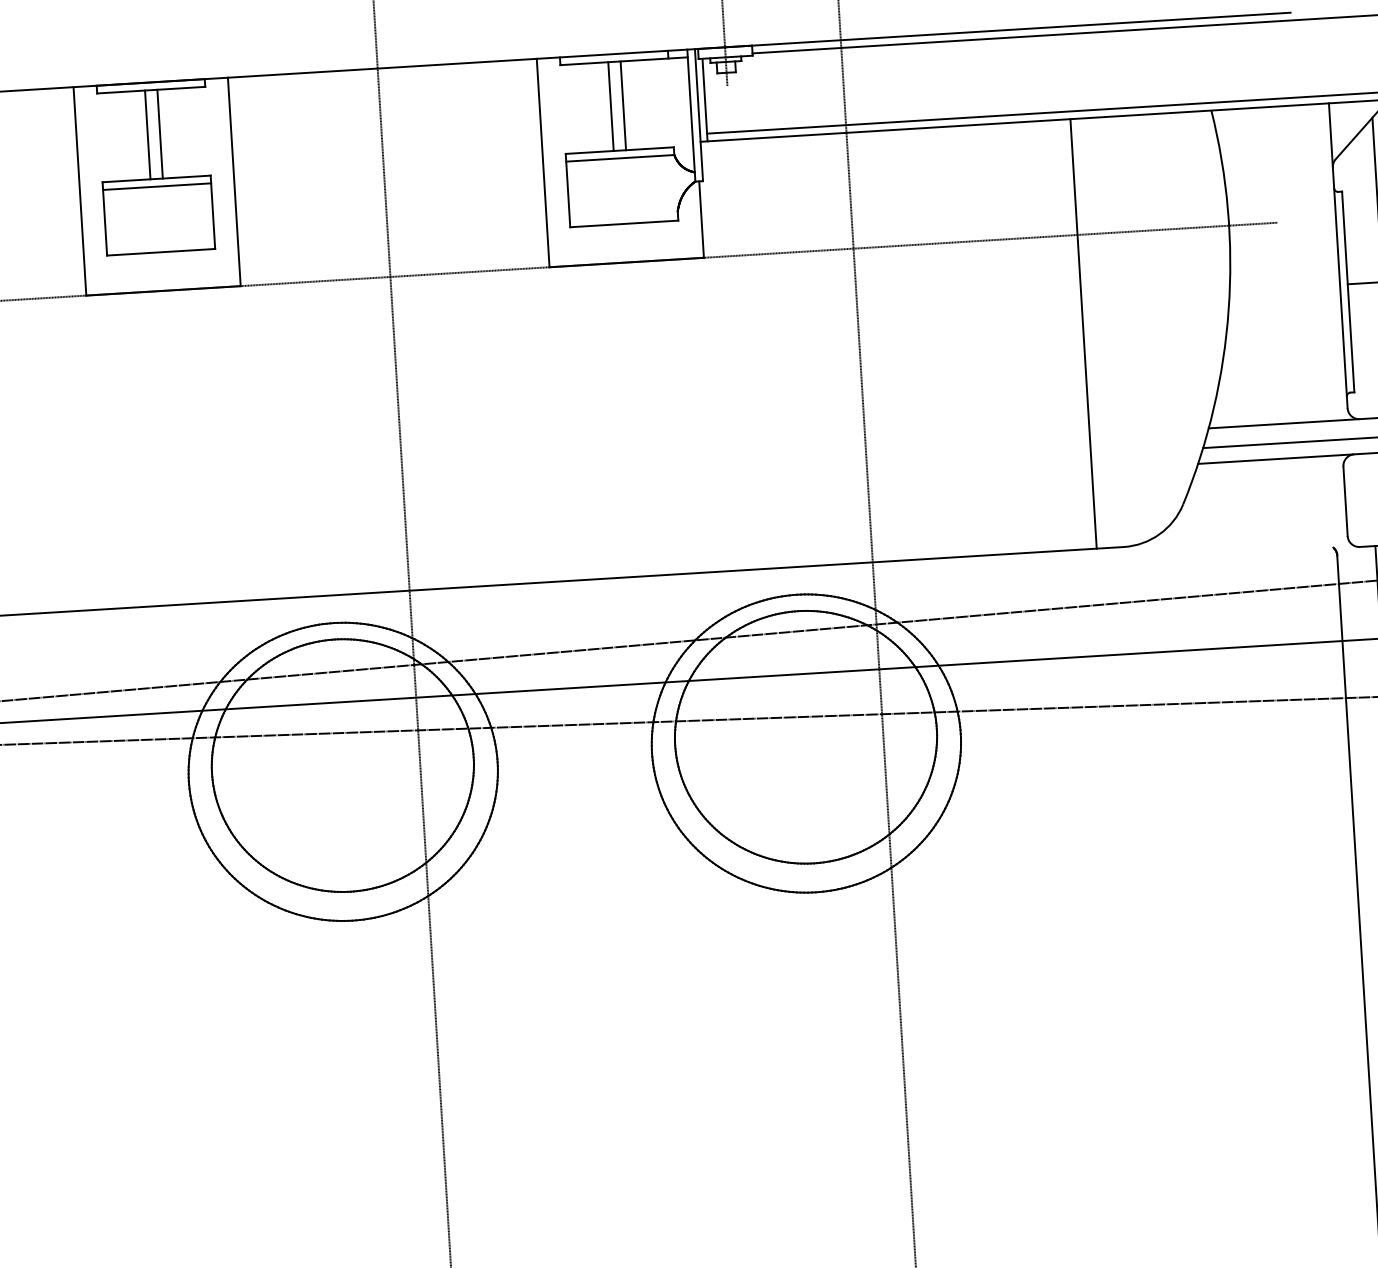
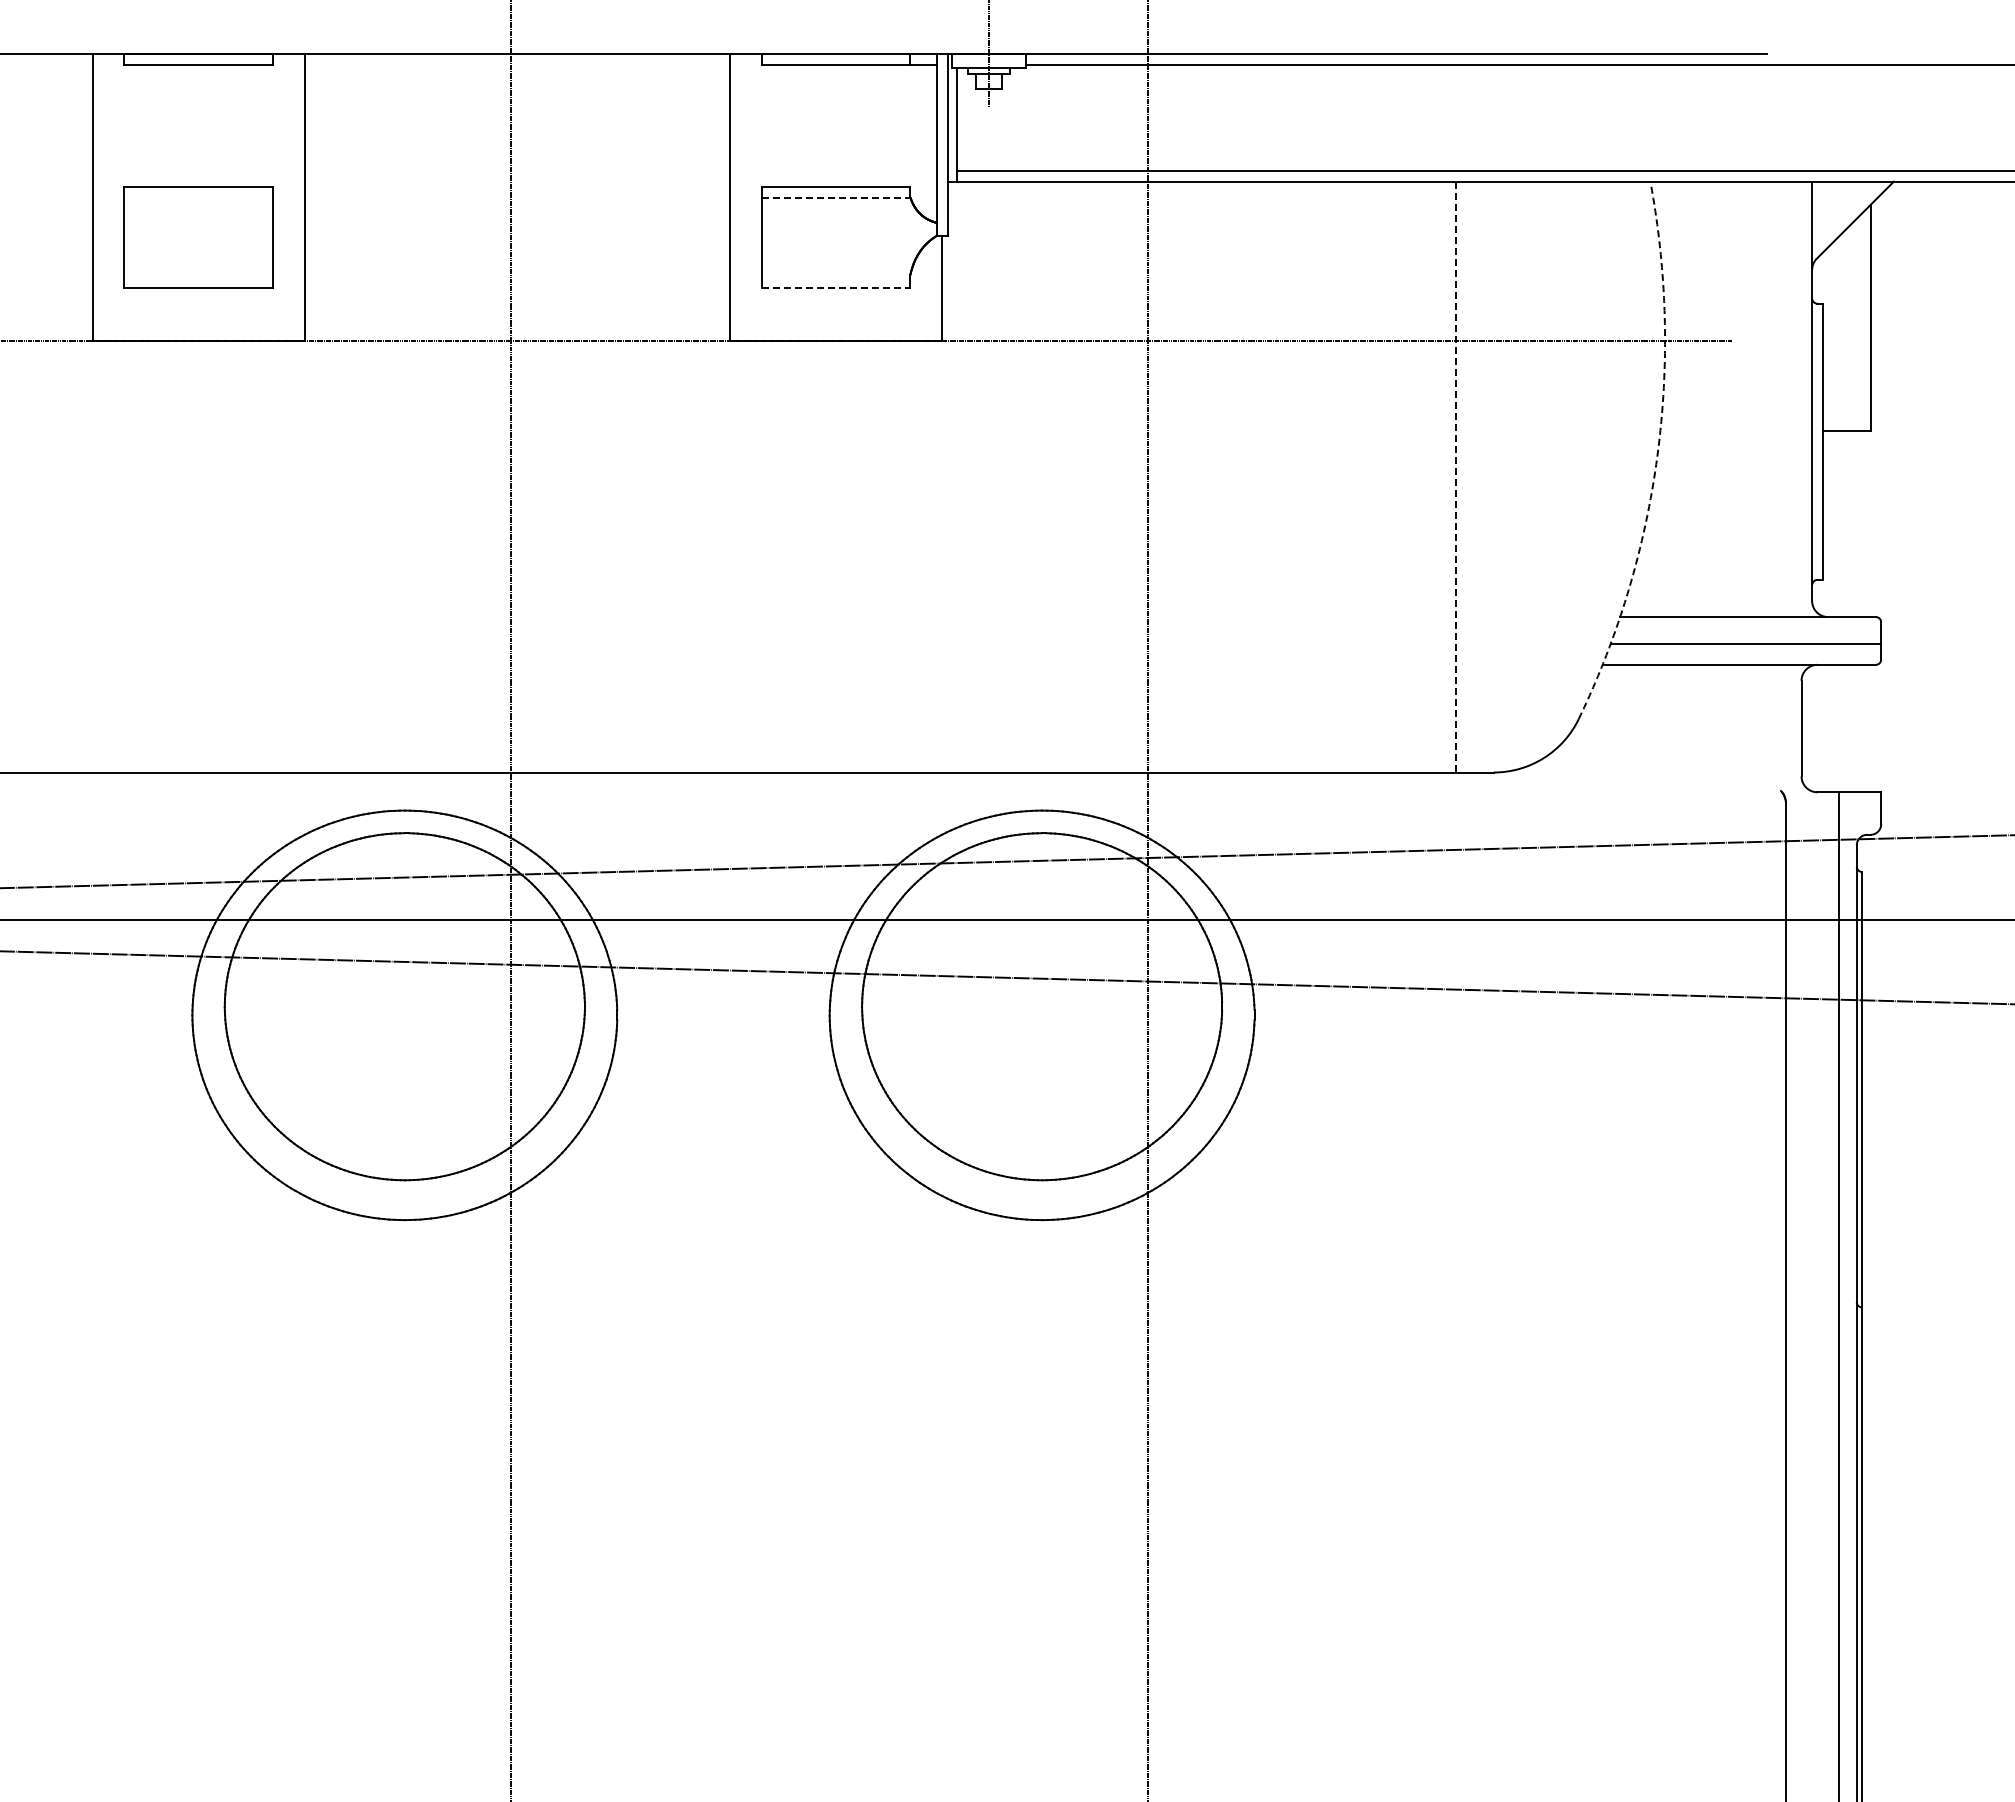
line: (623, 105) -> (844, 125), removed
line: (610, 106) -> (827, 125), removed
line: (160, 133) -> (207, 125), removed
line: (147, 134) -> (190, 125), removed
line: (620, 158) -> (836, 197), solid -> dashed
line: (156, 186) -> (198, 197), removed
line: (624, 223) -> (836, 287), solid -> dashed
arc: (1228, 310) -> (1657, 456), solid -> dashed
line: (1083, 334) -> (1456, 477), solid -> dashed

